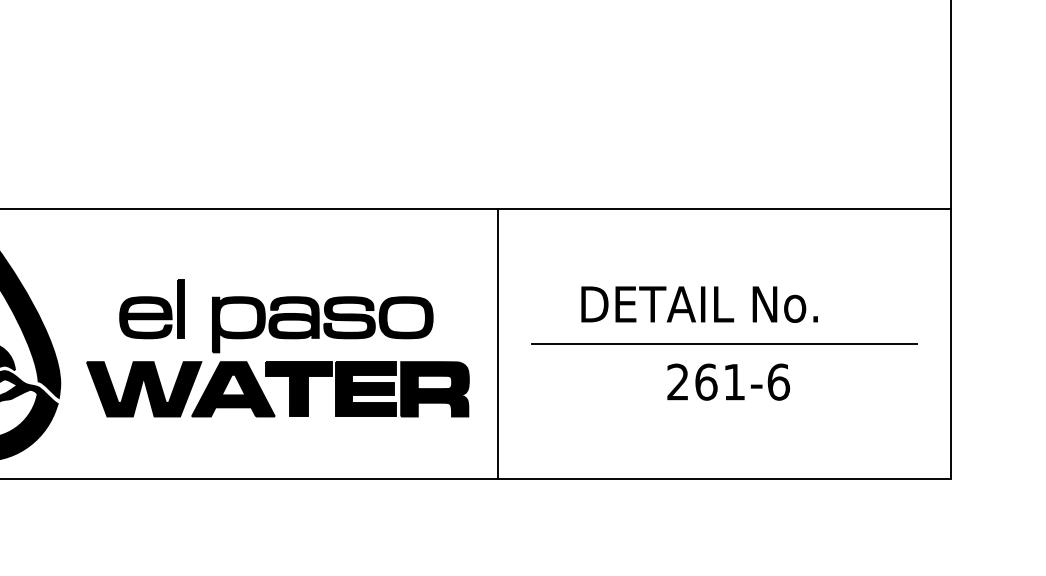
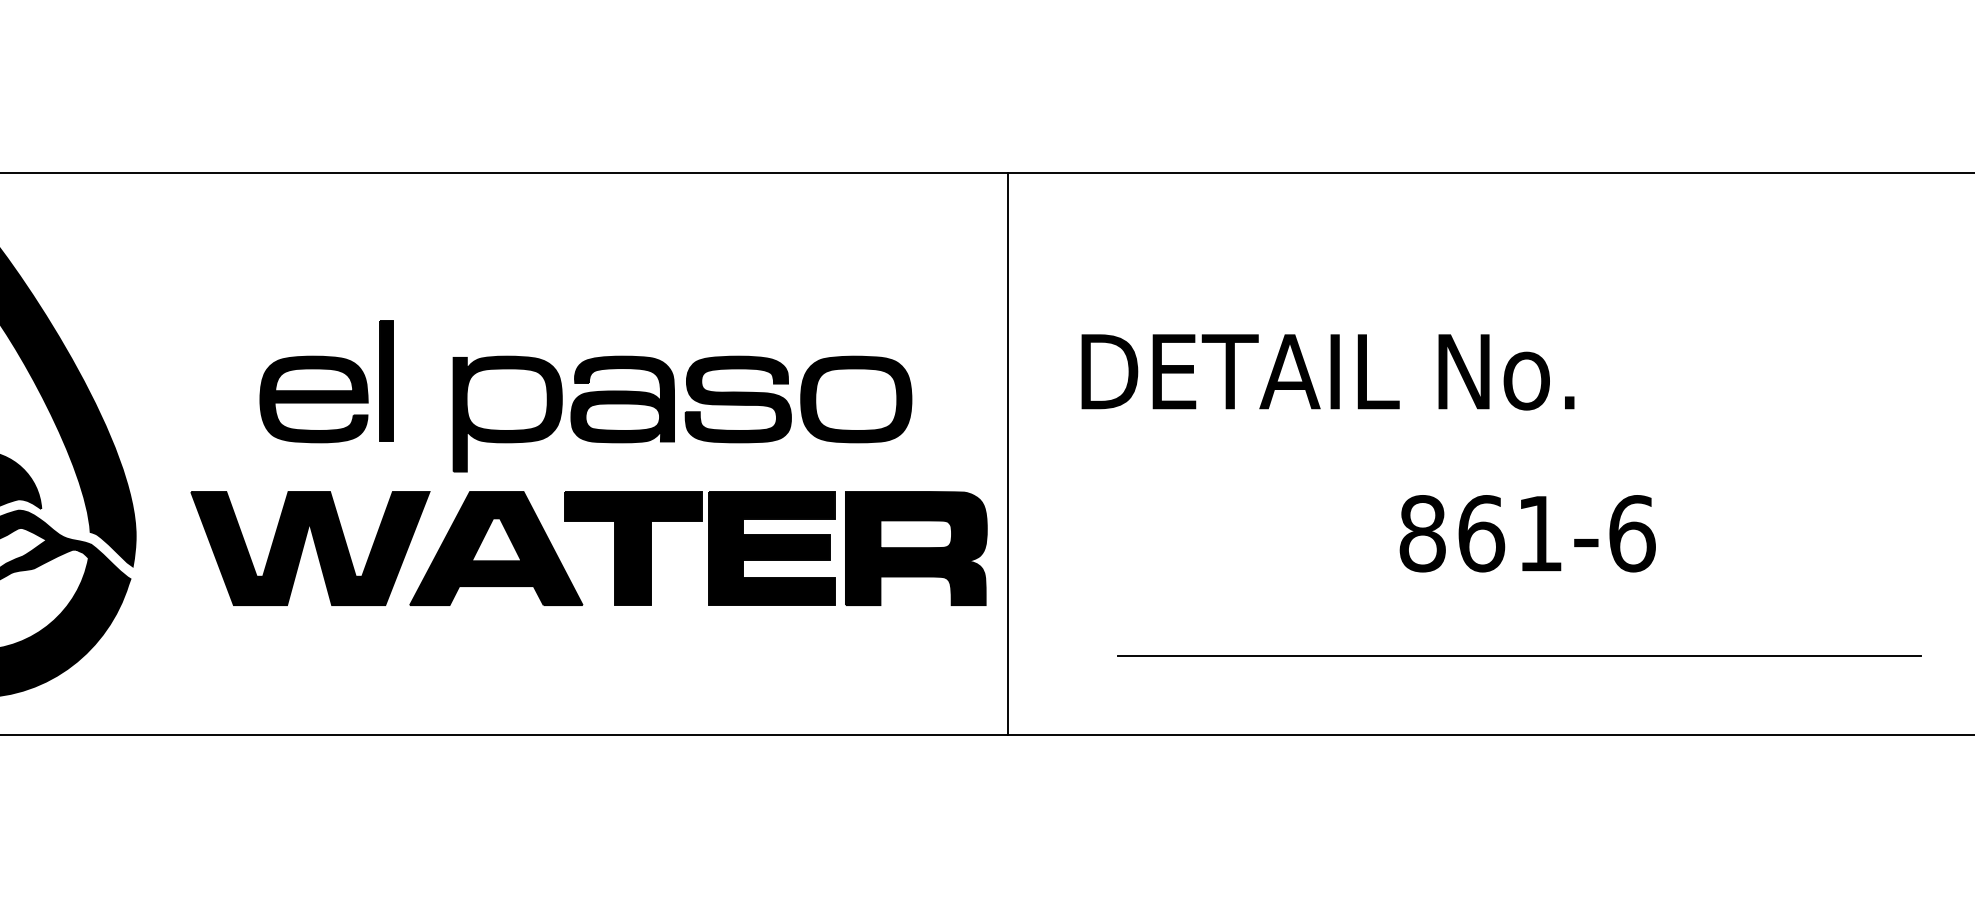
text: (699, 304) -> (1327, 371), moved
line: (497, 343) -> (1006, 453), moved
line: (724, 343) -> (1519, 655), moved
text: (678, 381) -> (1423, 532), 261-6 -> 861-6

